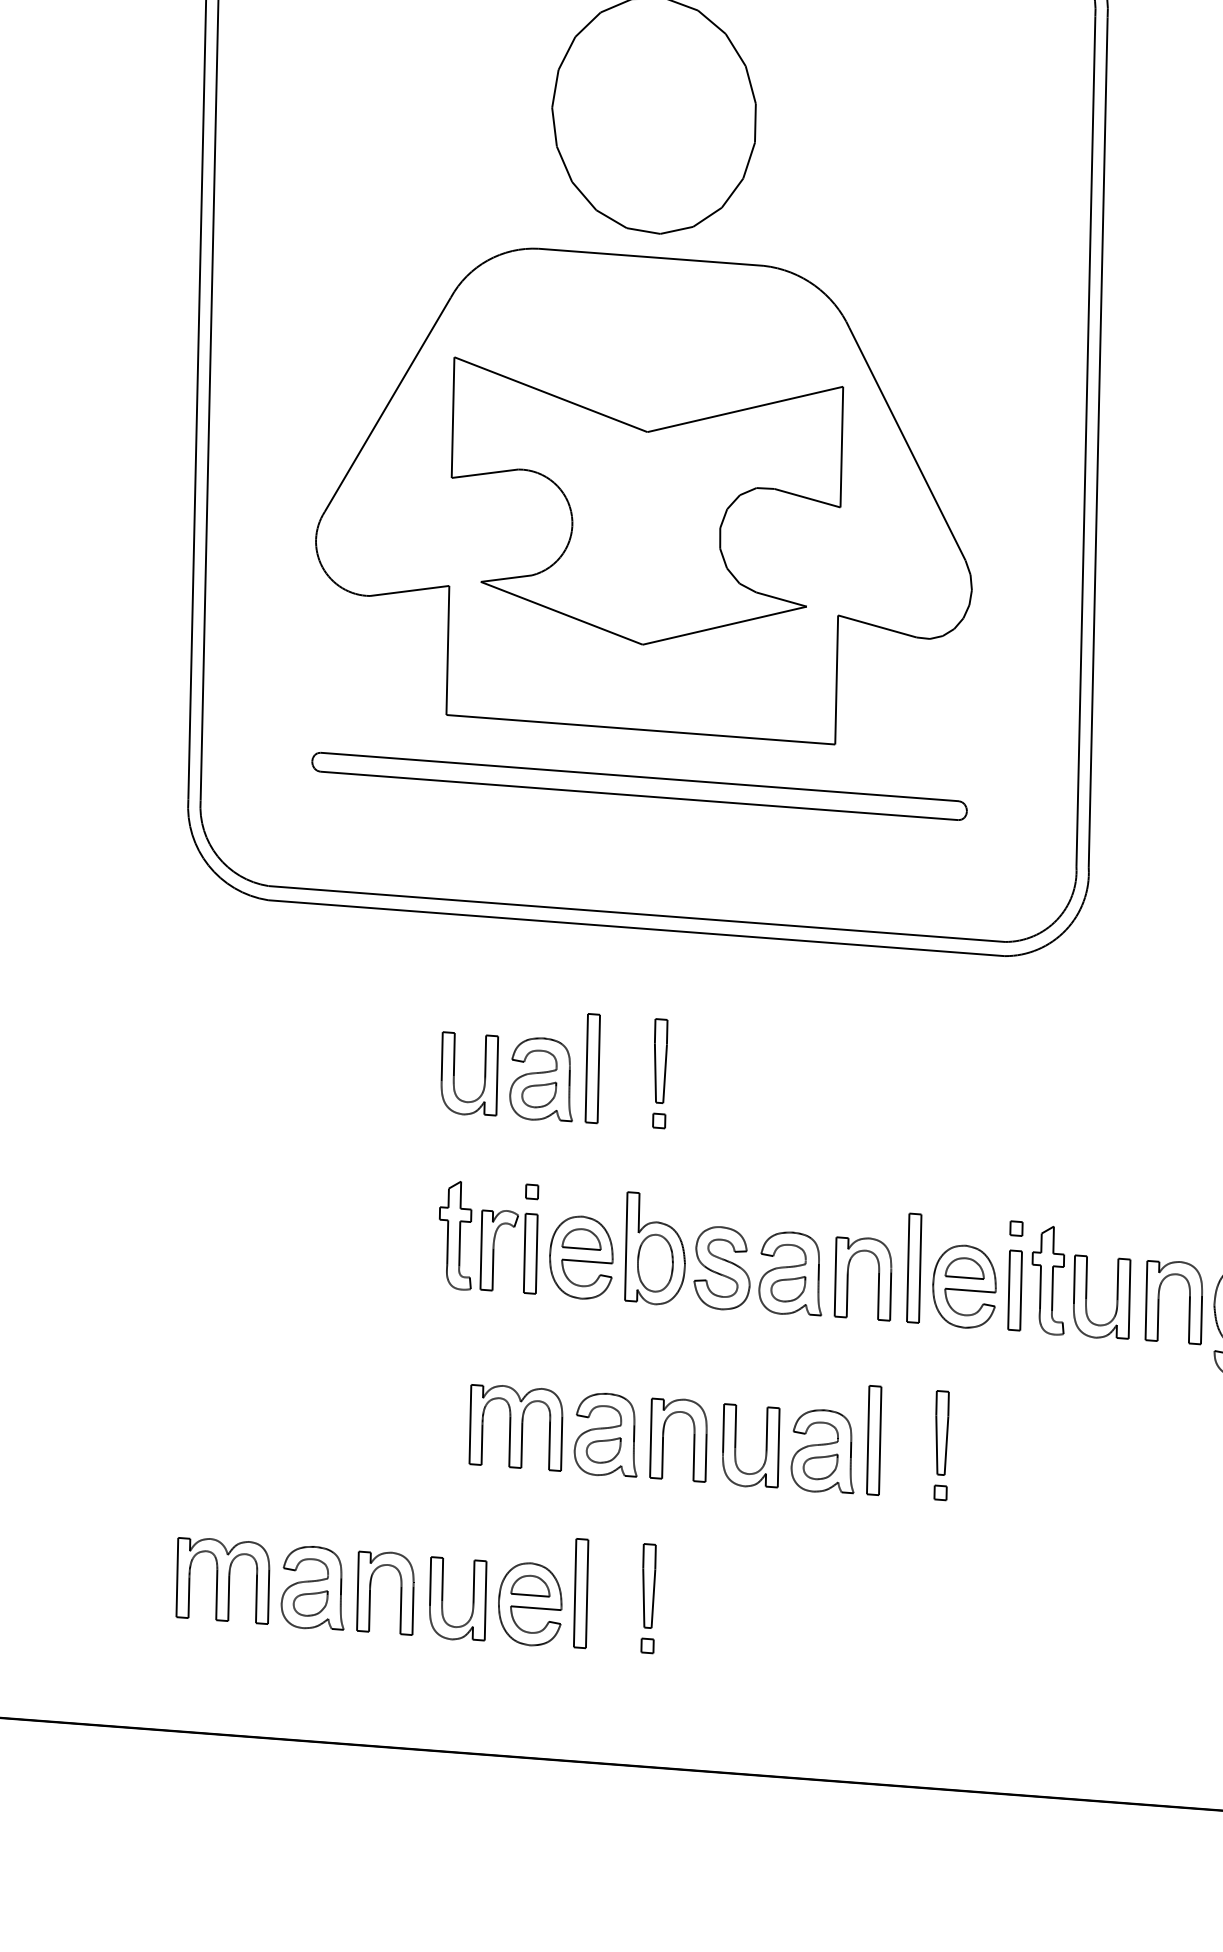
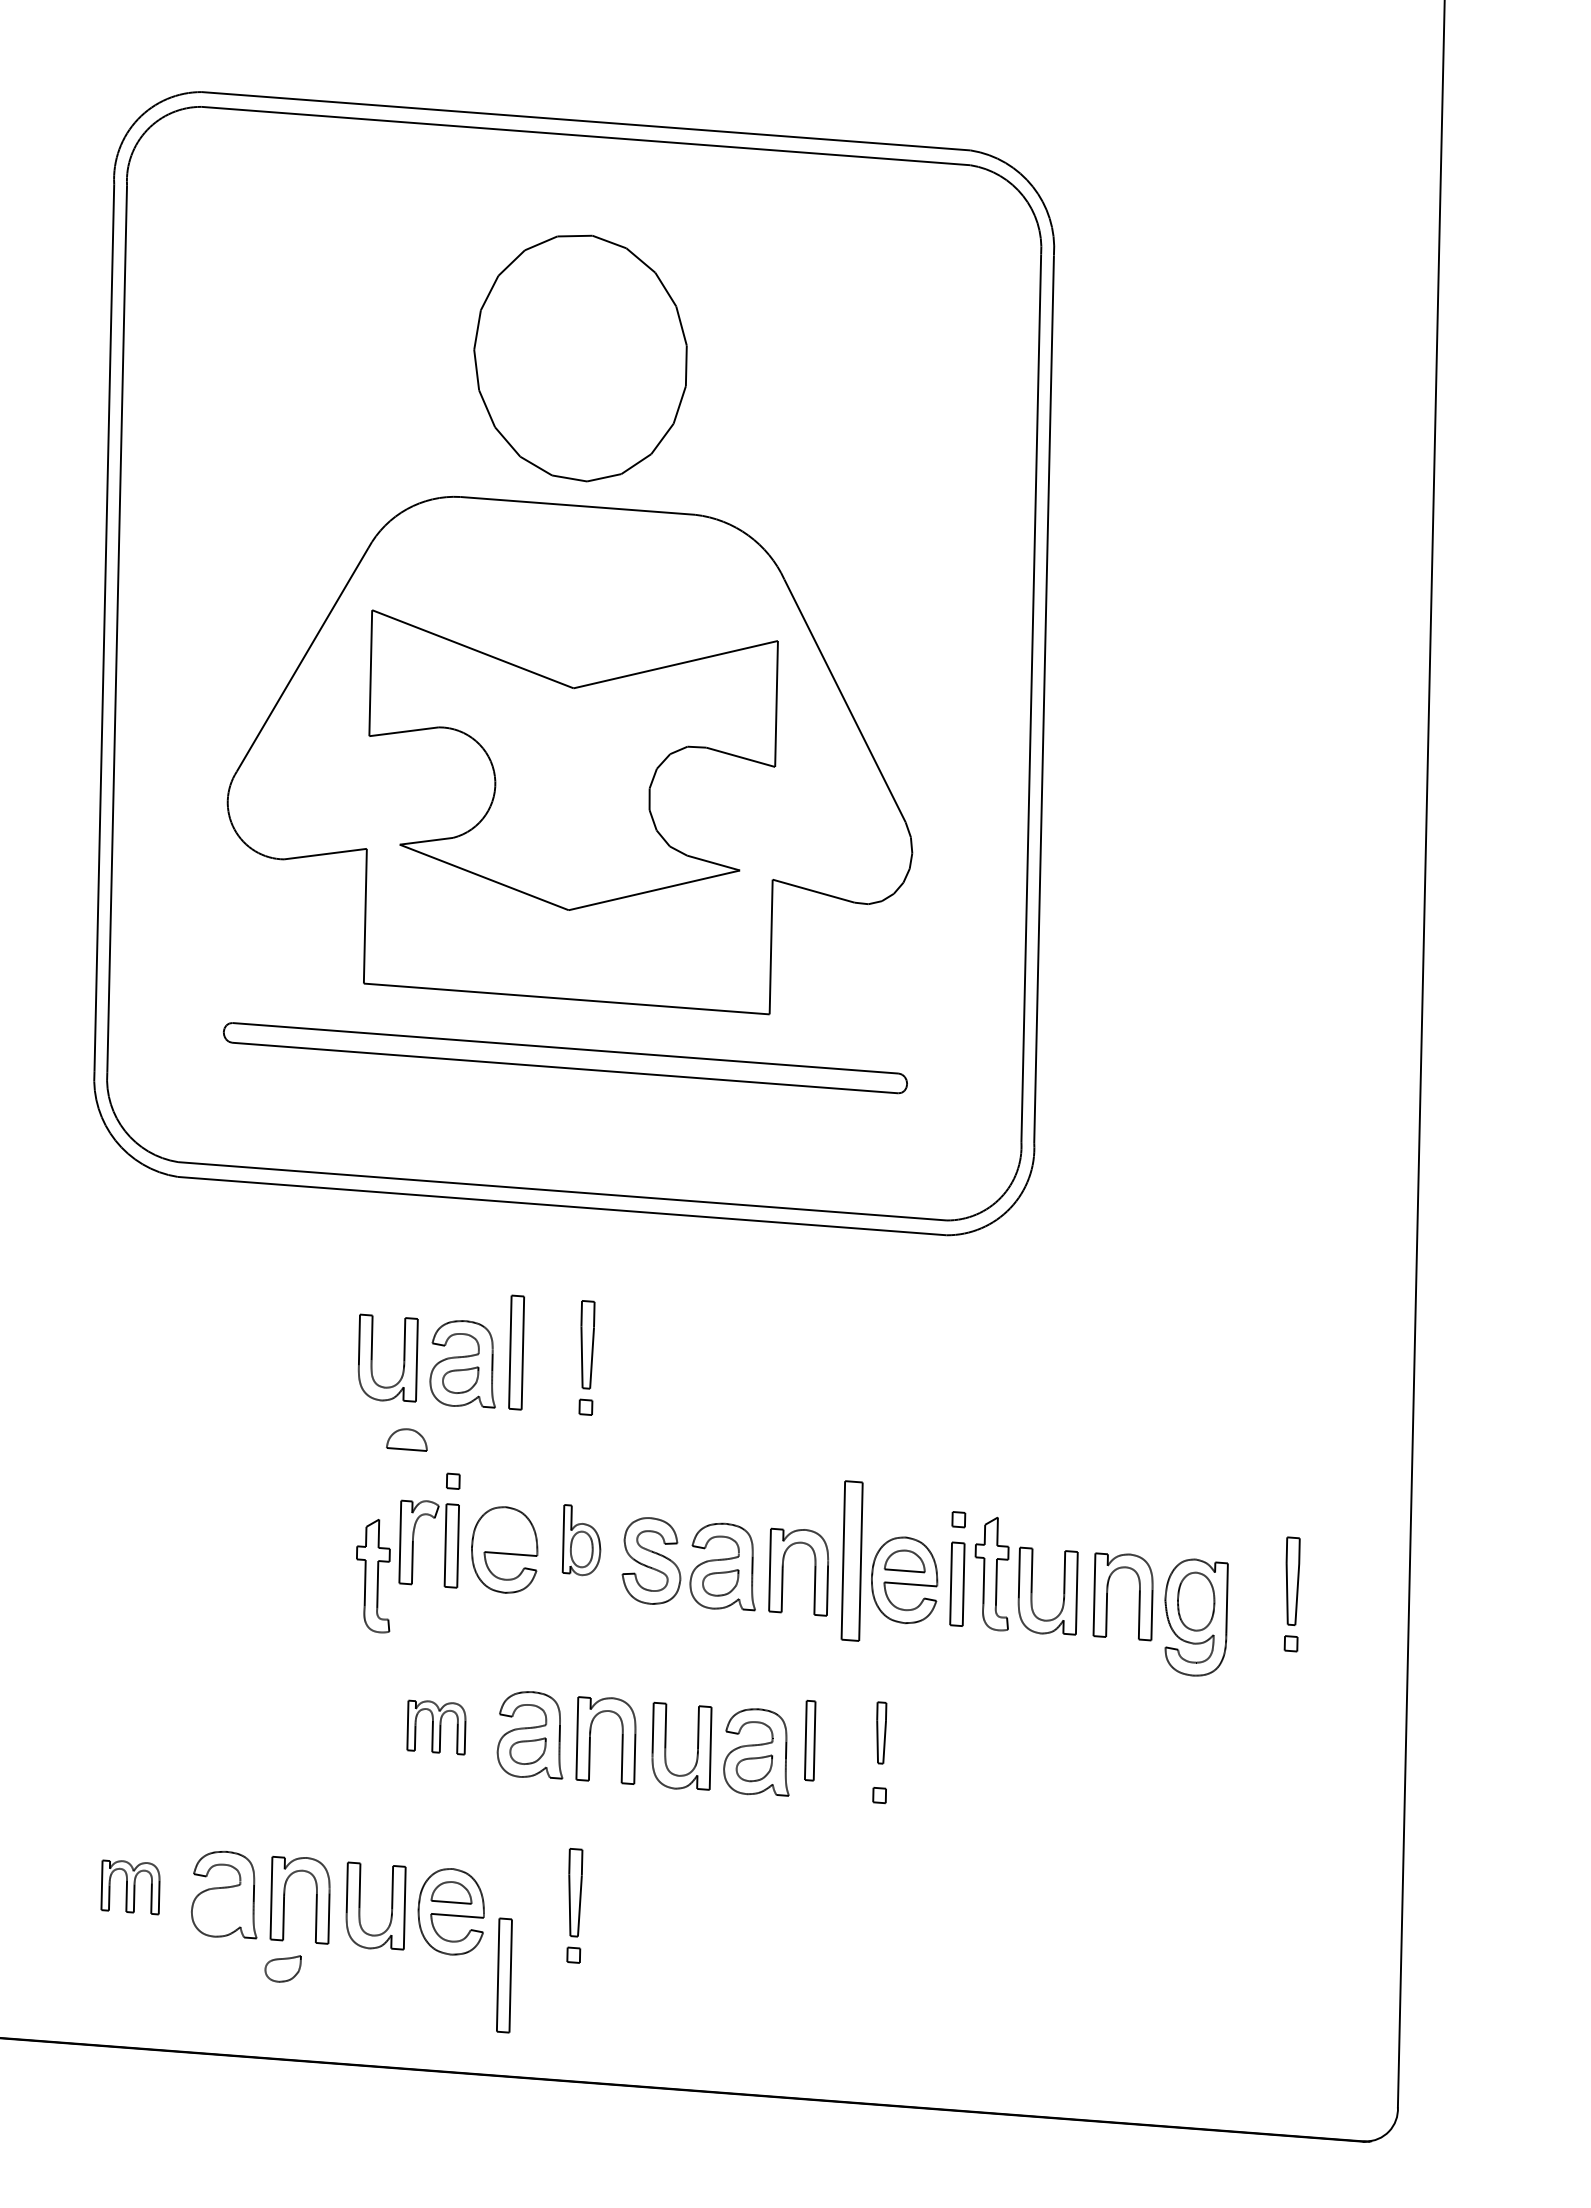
part: (455, 1236) -> (373, 1576), moved
part: (581, 1238) -> (406, 1439), moved
part: (654, 1247) -> (581, 1539), size x0.6
part: (913, 1267) -> (851, 1560), size x1.4
part: (516, 1427) -> (436, 1727), size x0.6
part: (942, 1432) -> (881, 1732), size x0.7
part: (873, 1440) -> (809, 1740), size x0.7
part: (222, 1581) -> (130, 1887), size x0.6
part: (581, 1593) -> (504, 1975), moved
part: (310, 1603) -> (282, 1968), moved

